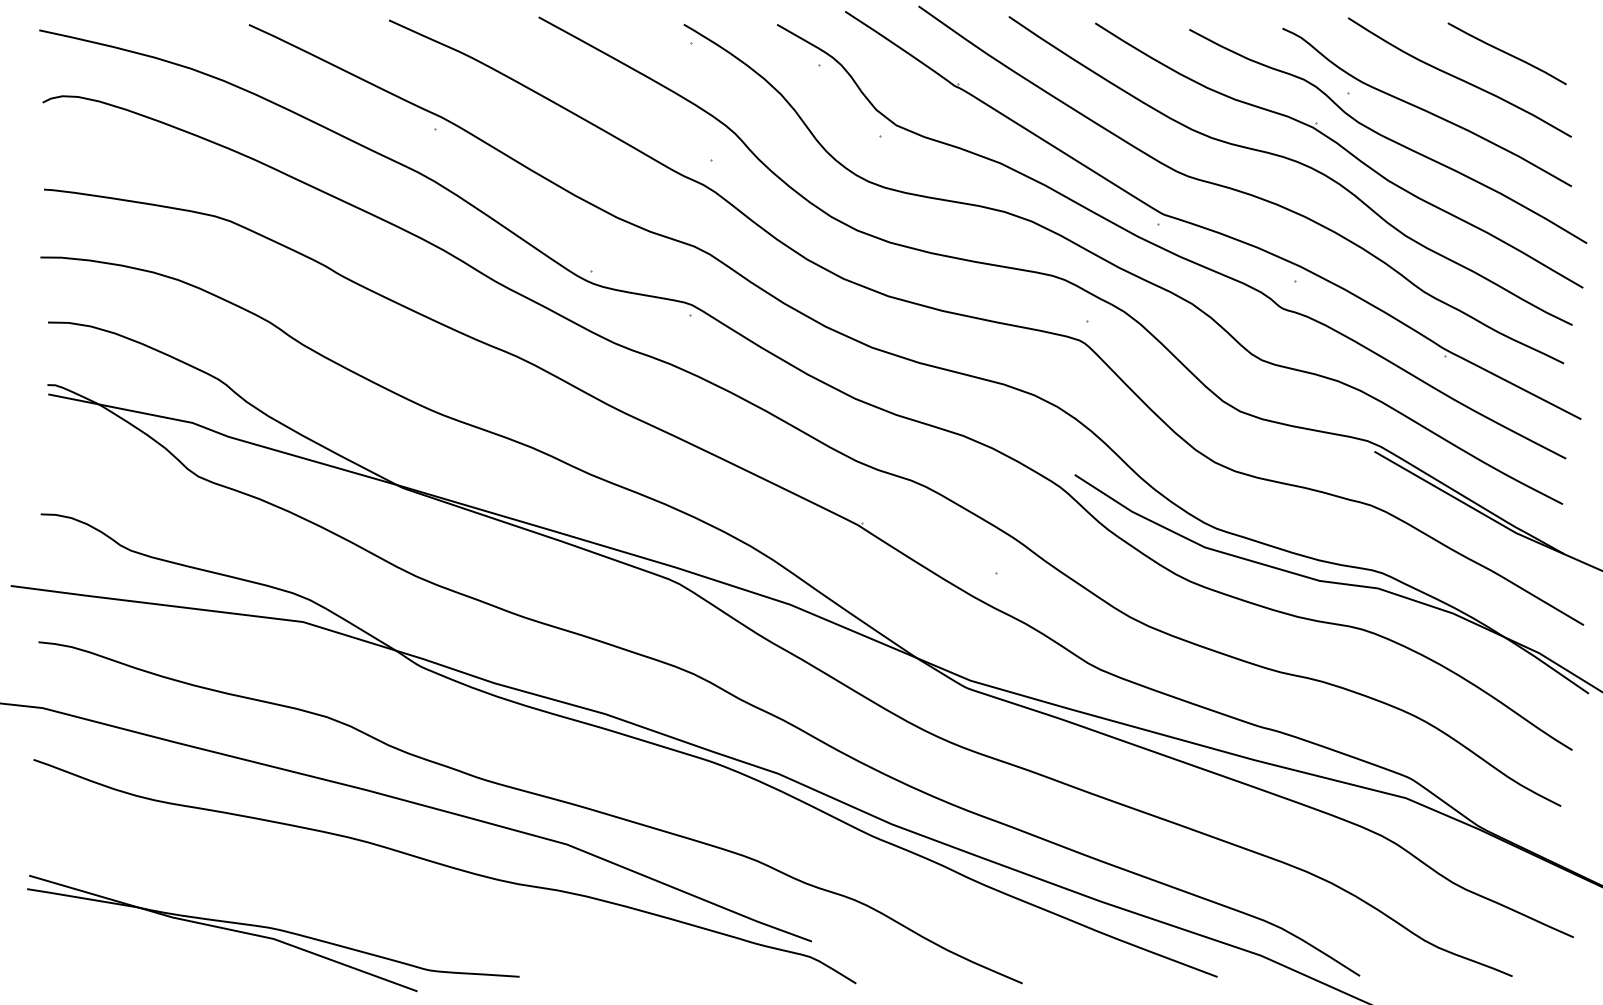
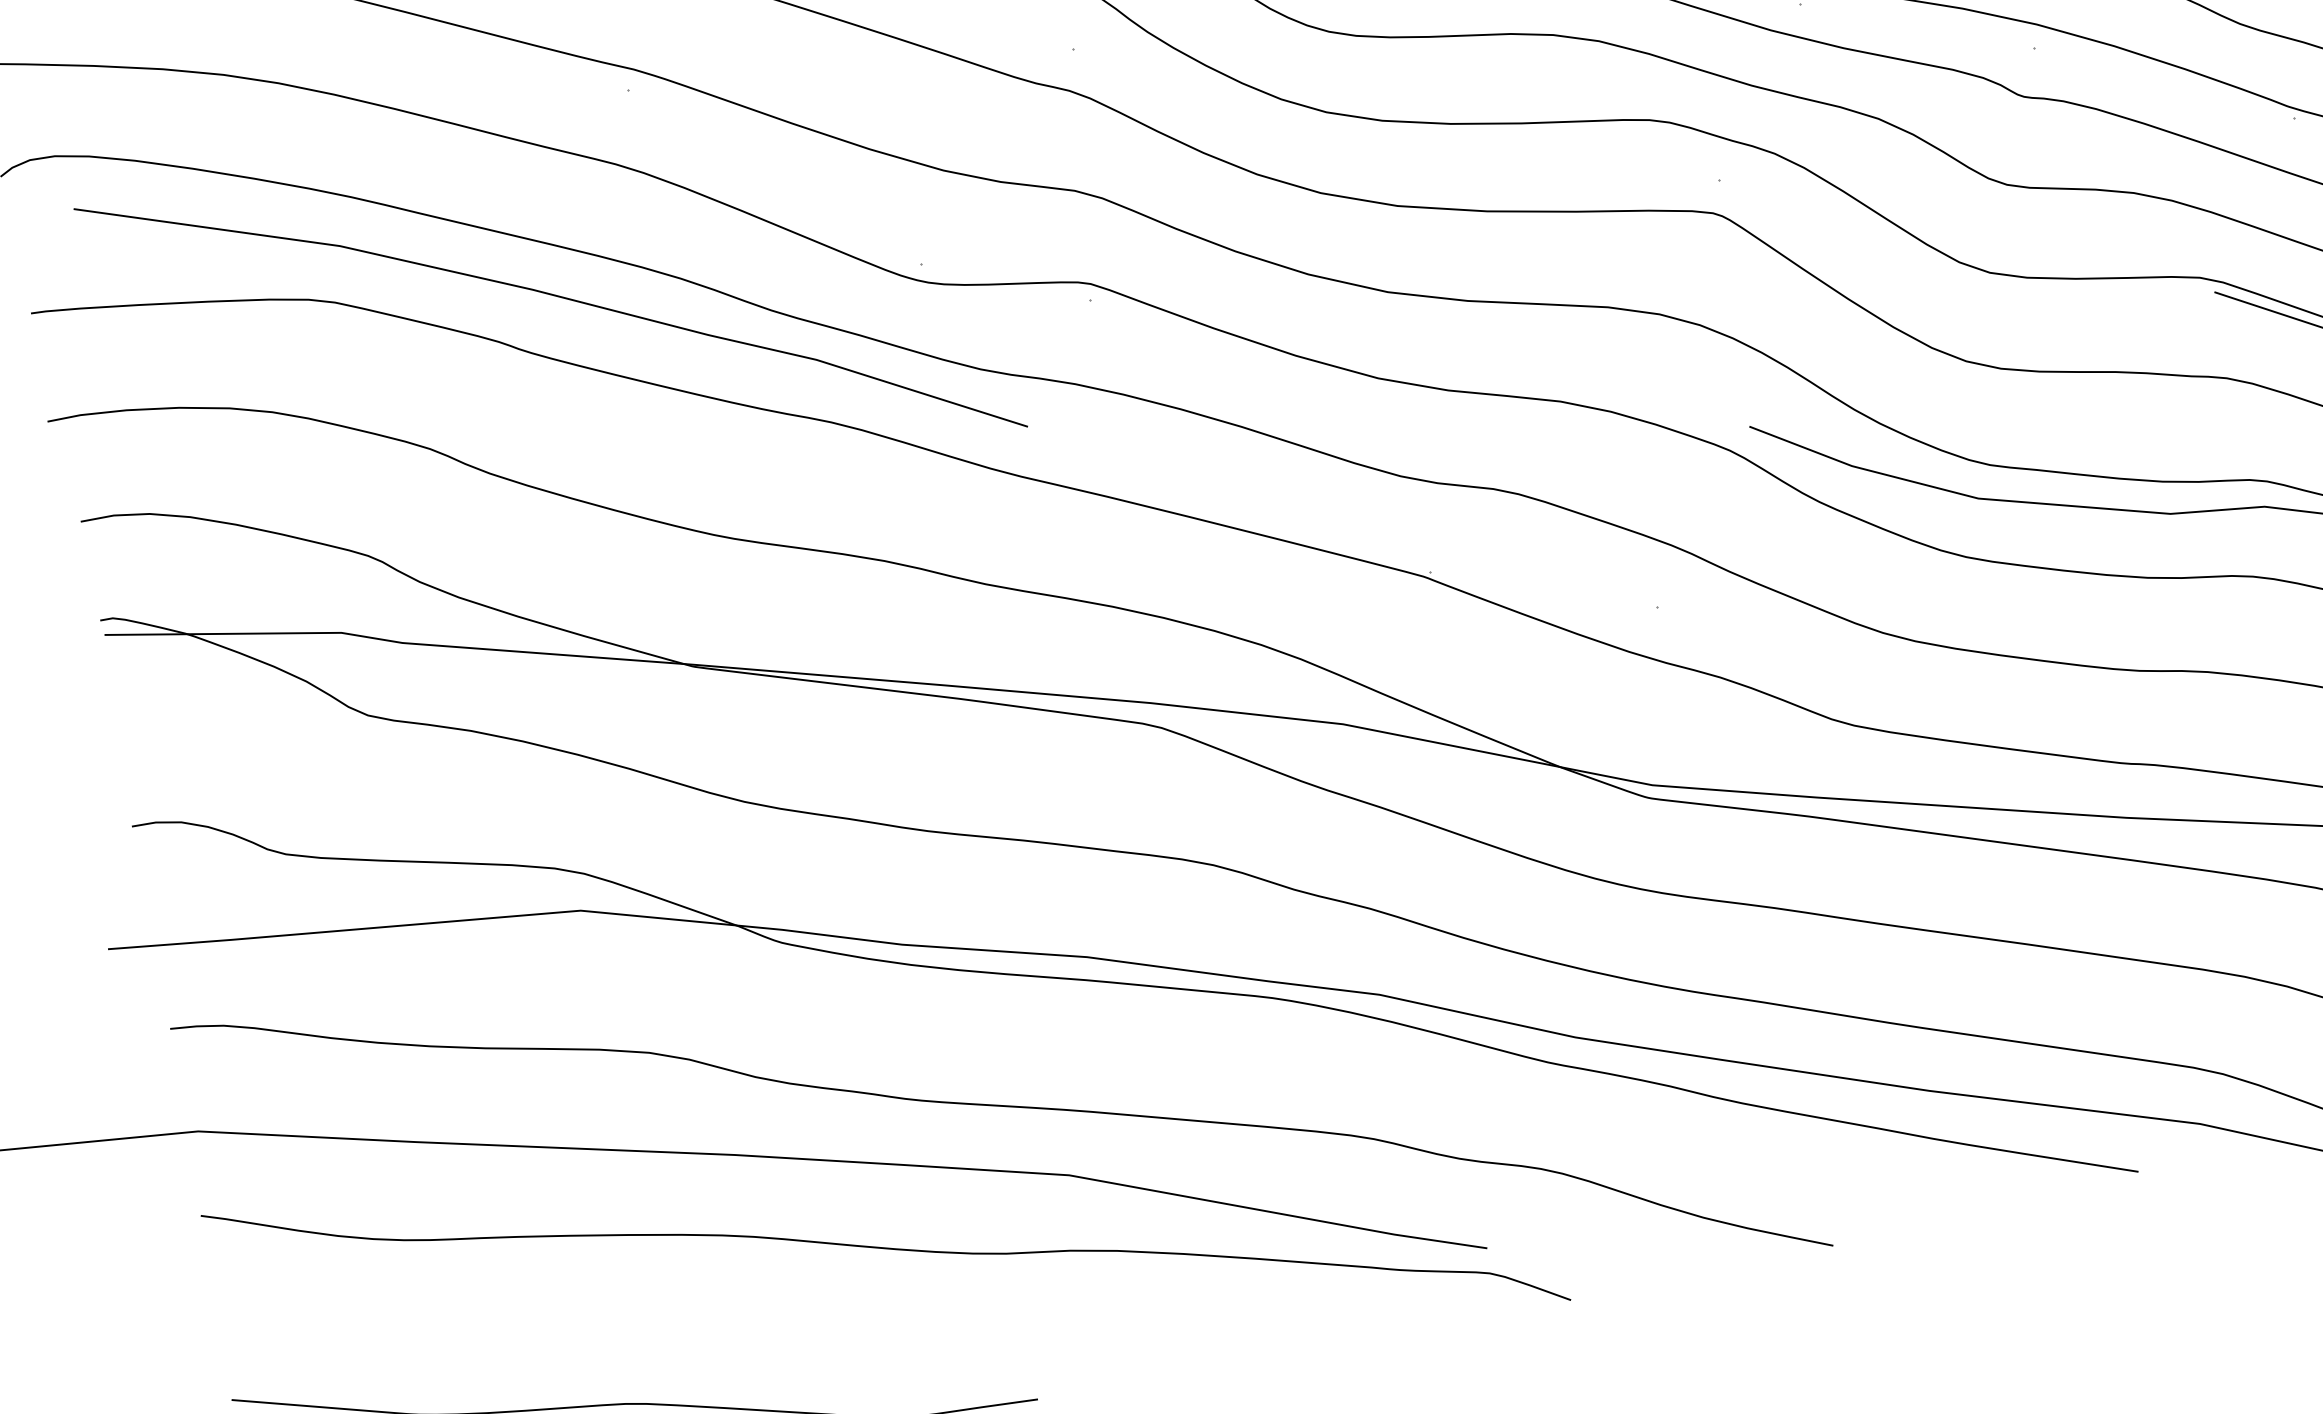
curve: (364, 245) -> (554, 296), added

